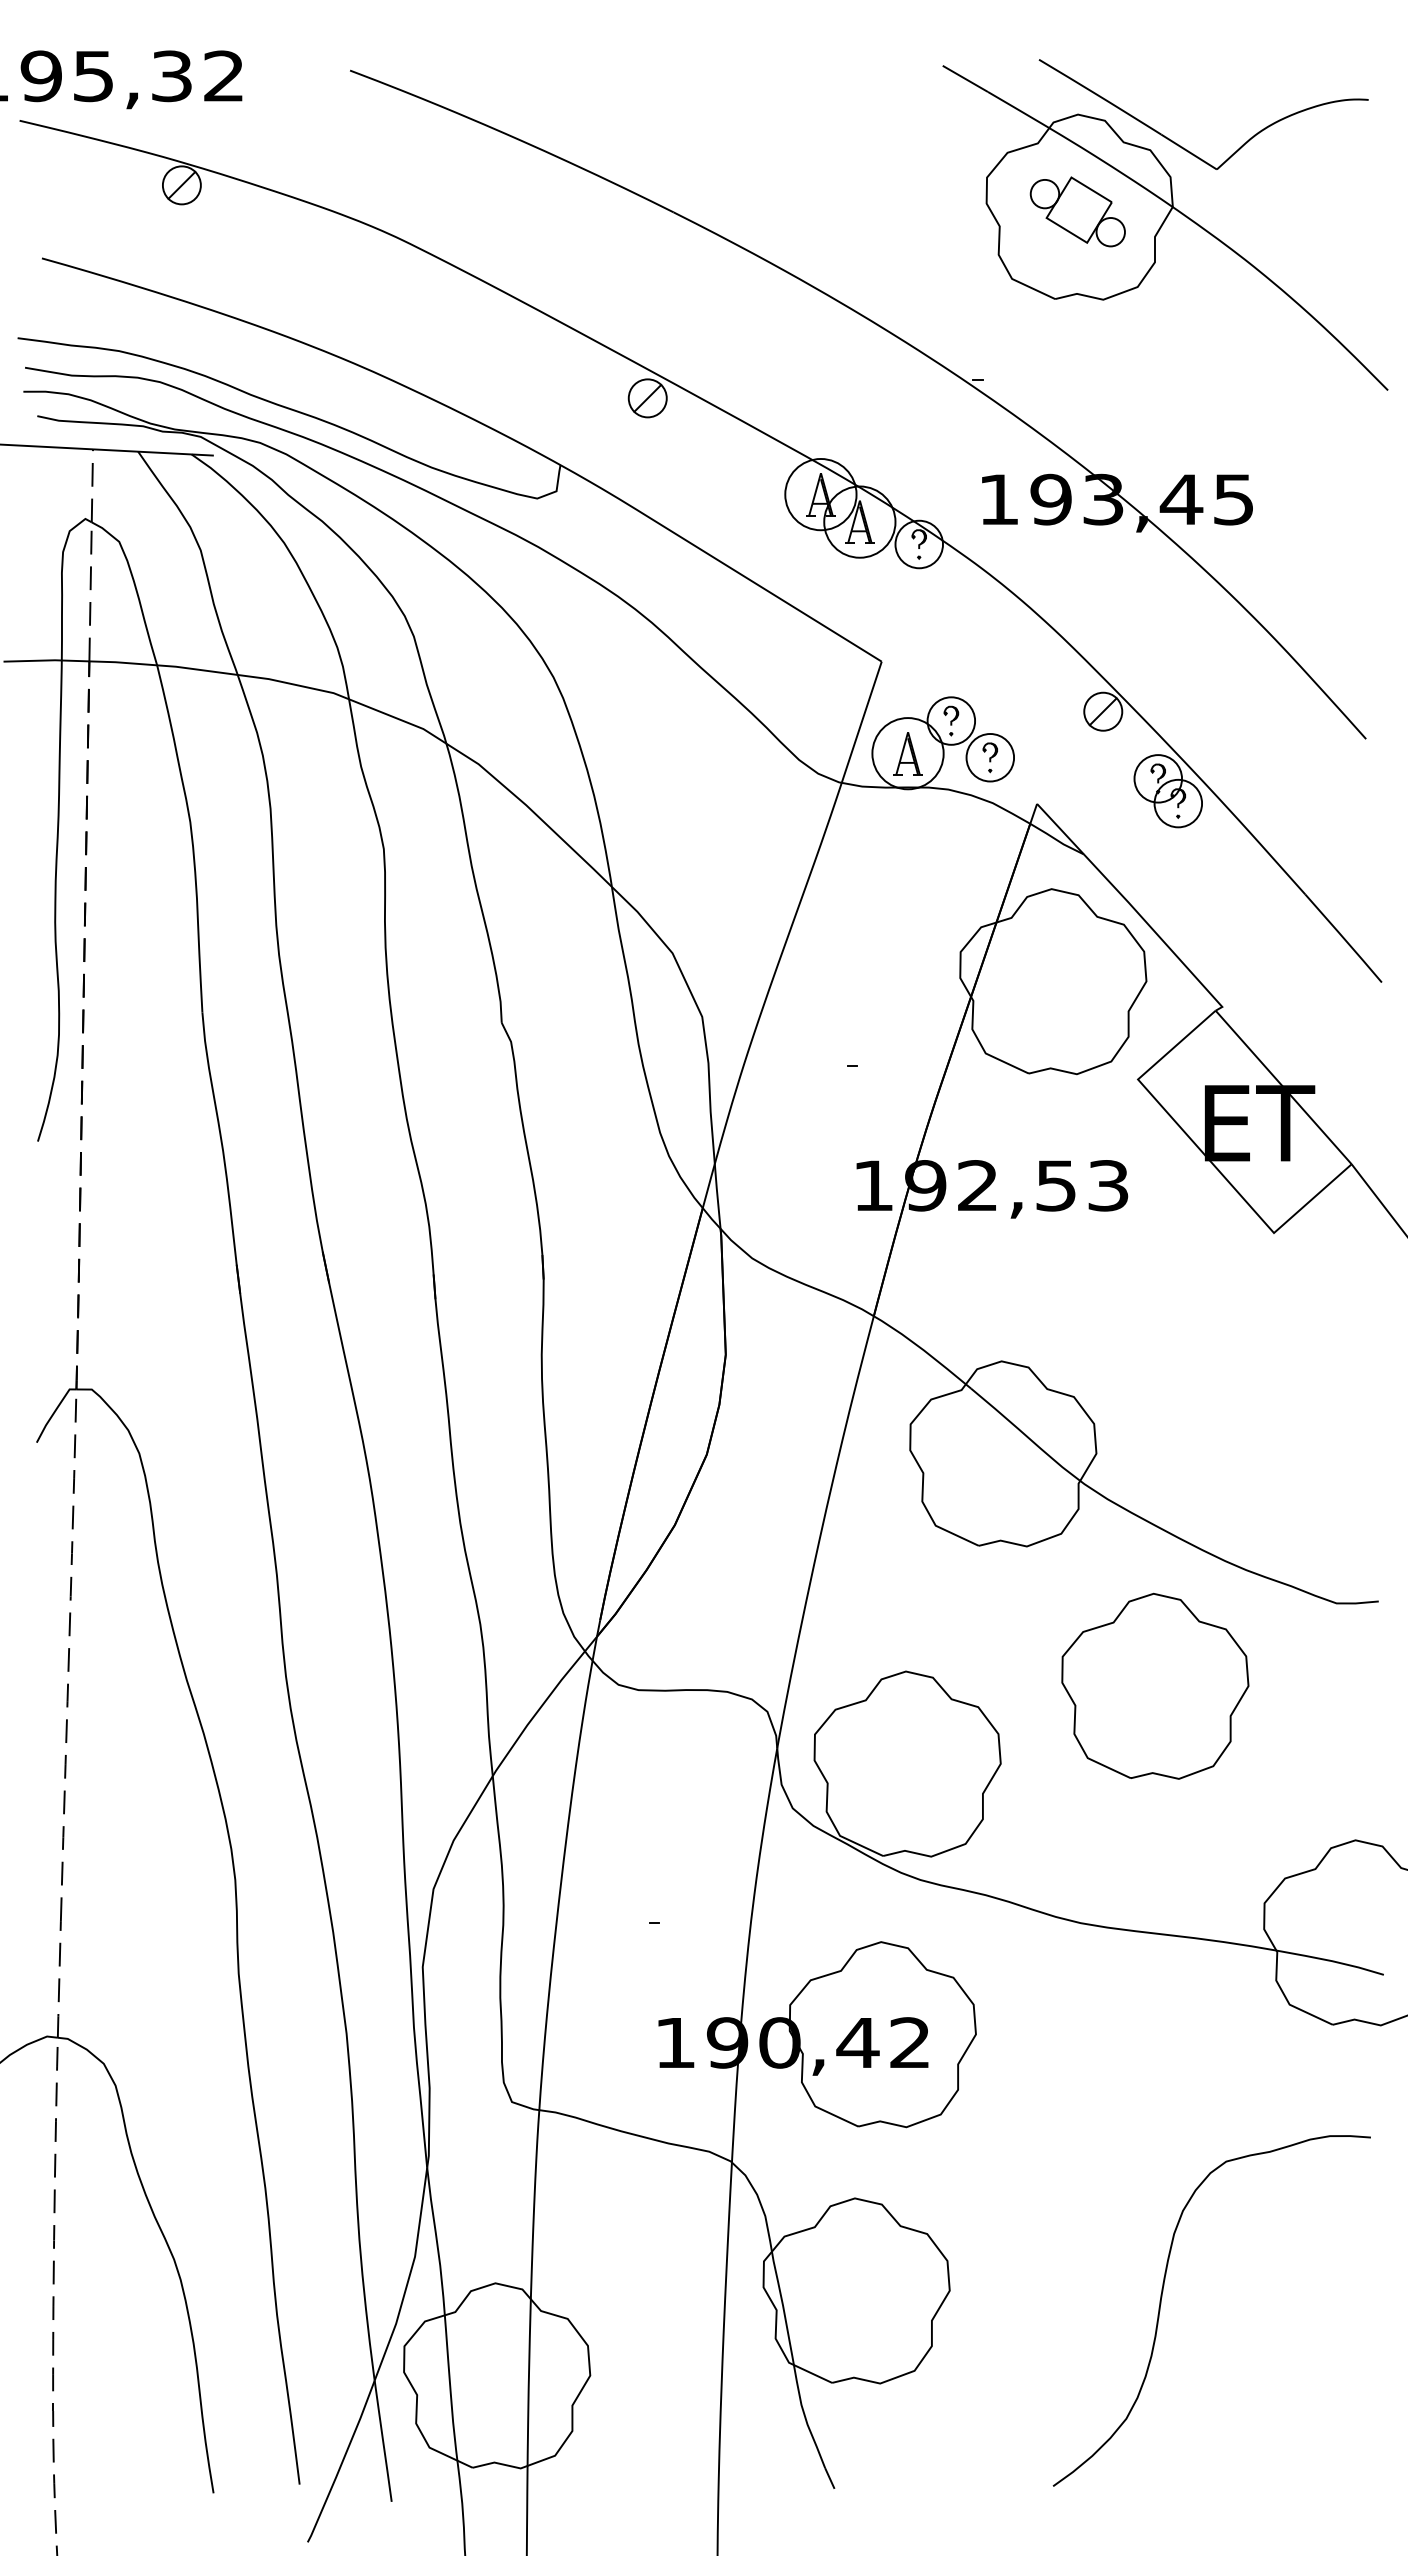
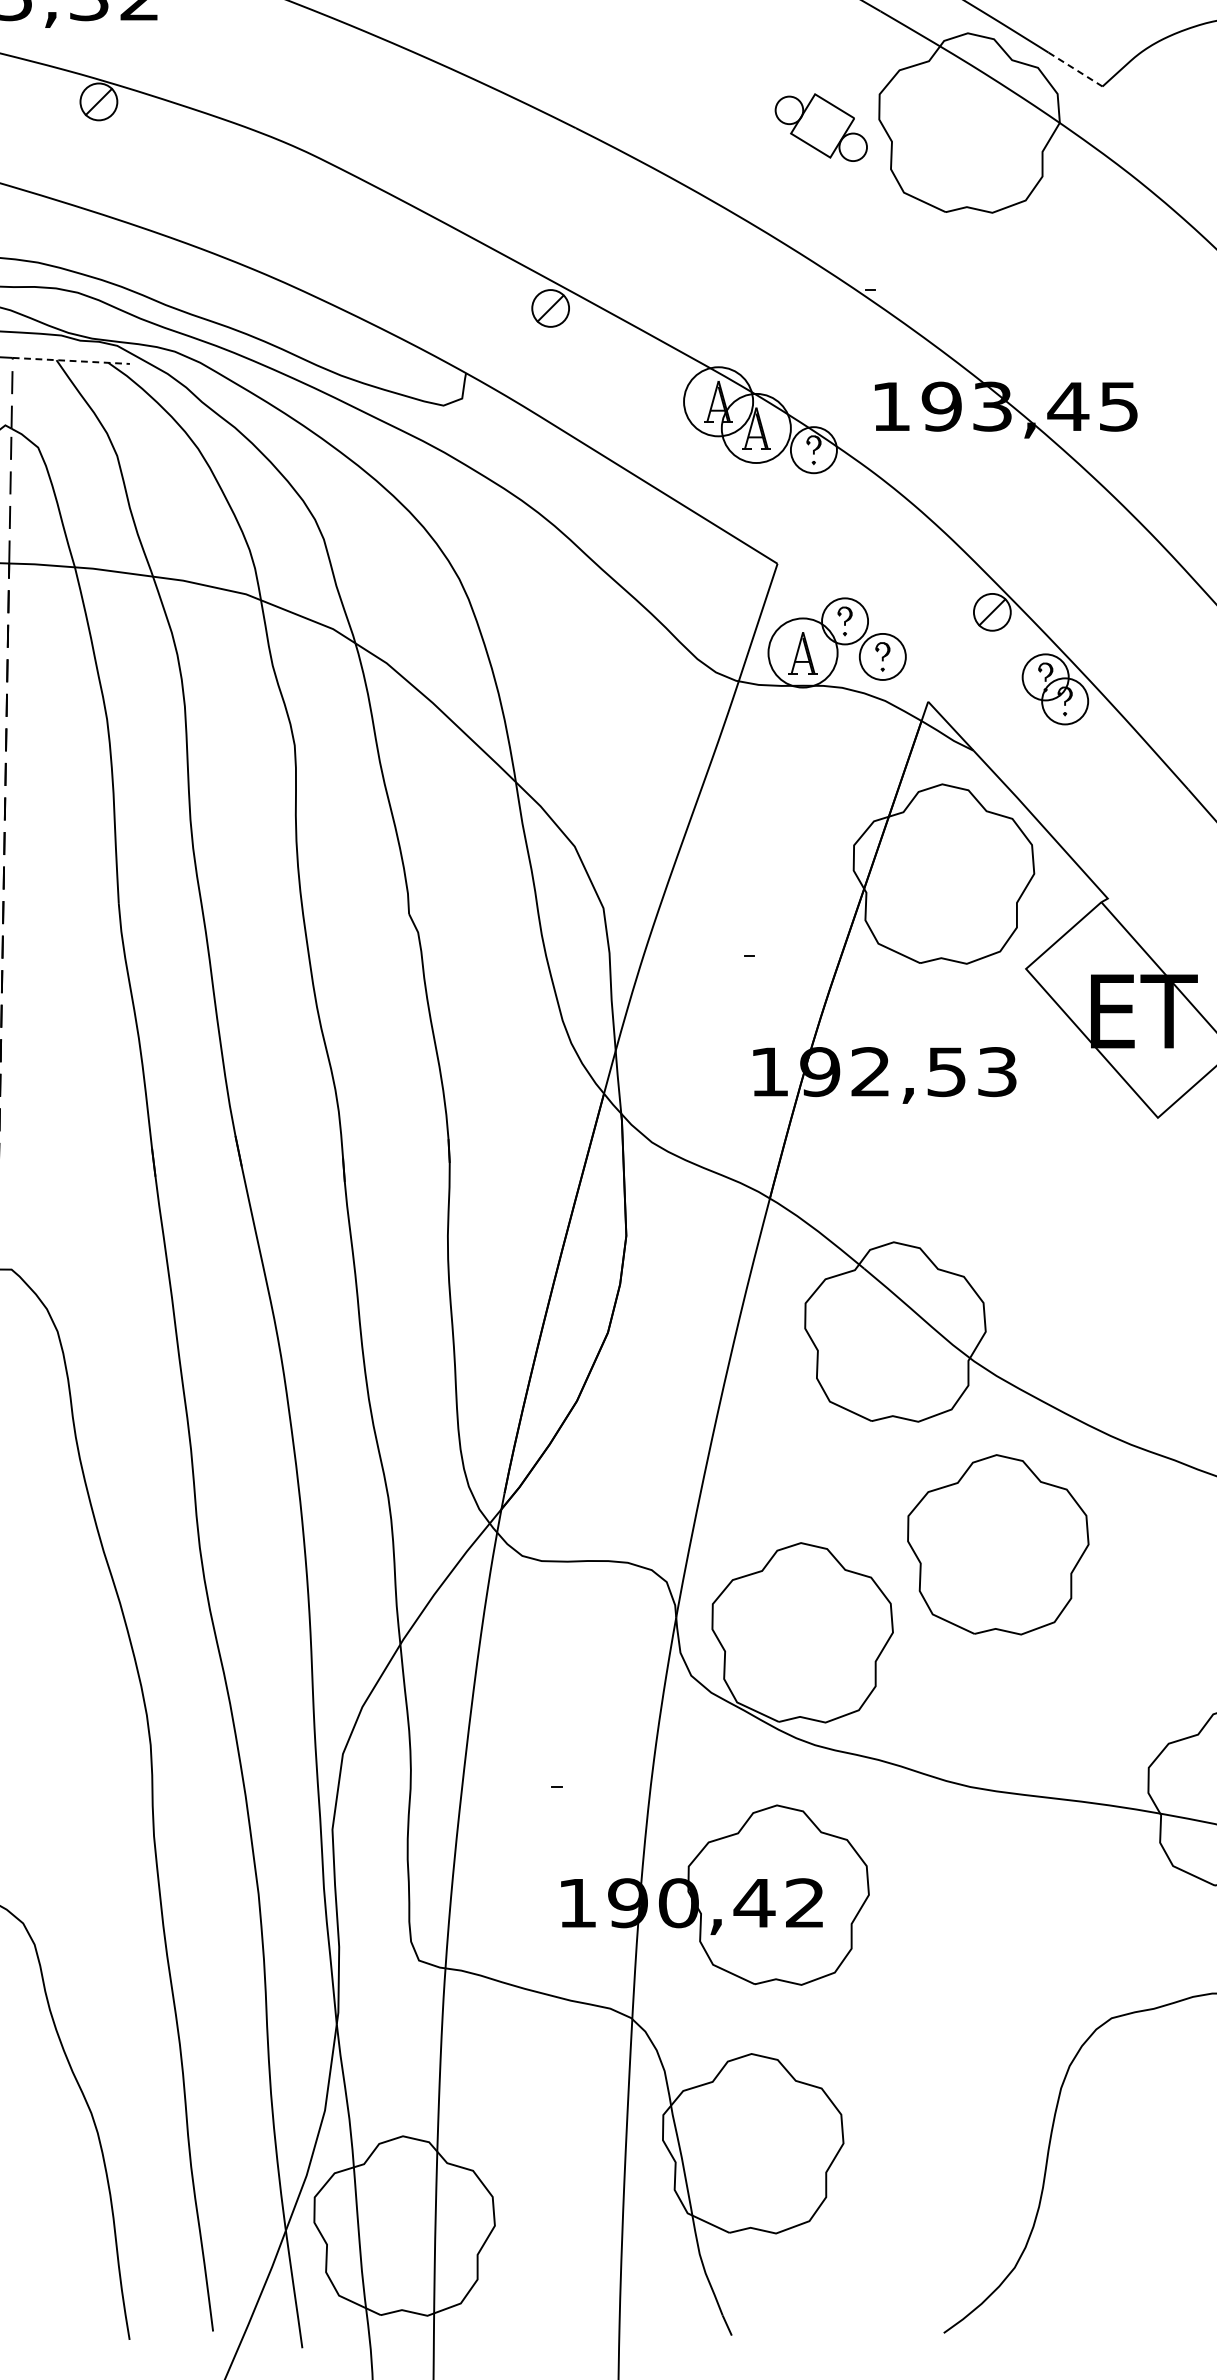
line: (1189, 152) -> (1076, 70), solid -> dashed
part: (1077, 211) -> (820, 127), moved
line: (153, 452) -> (71, 360), solid -> dashed
part: (1155, 1685) -> (998, 1543), moved

